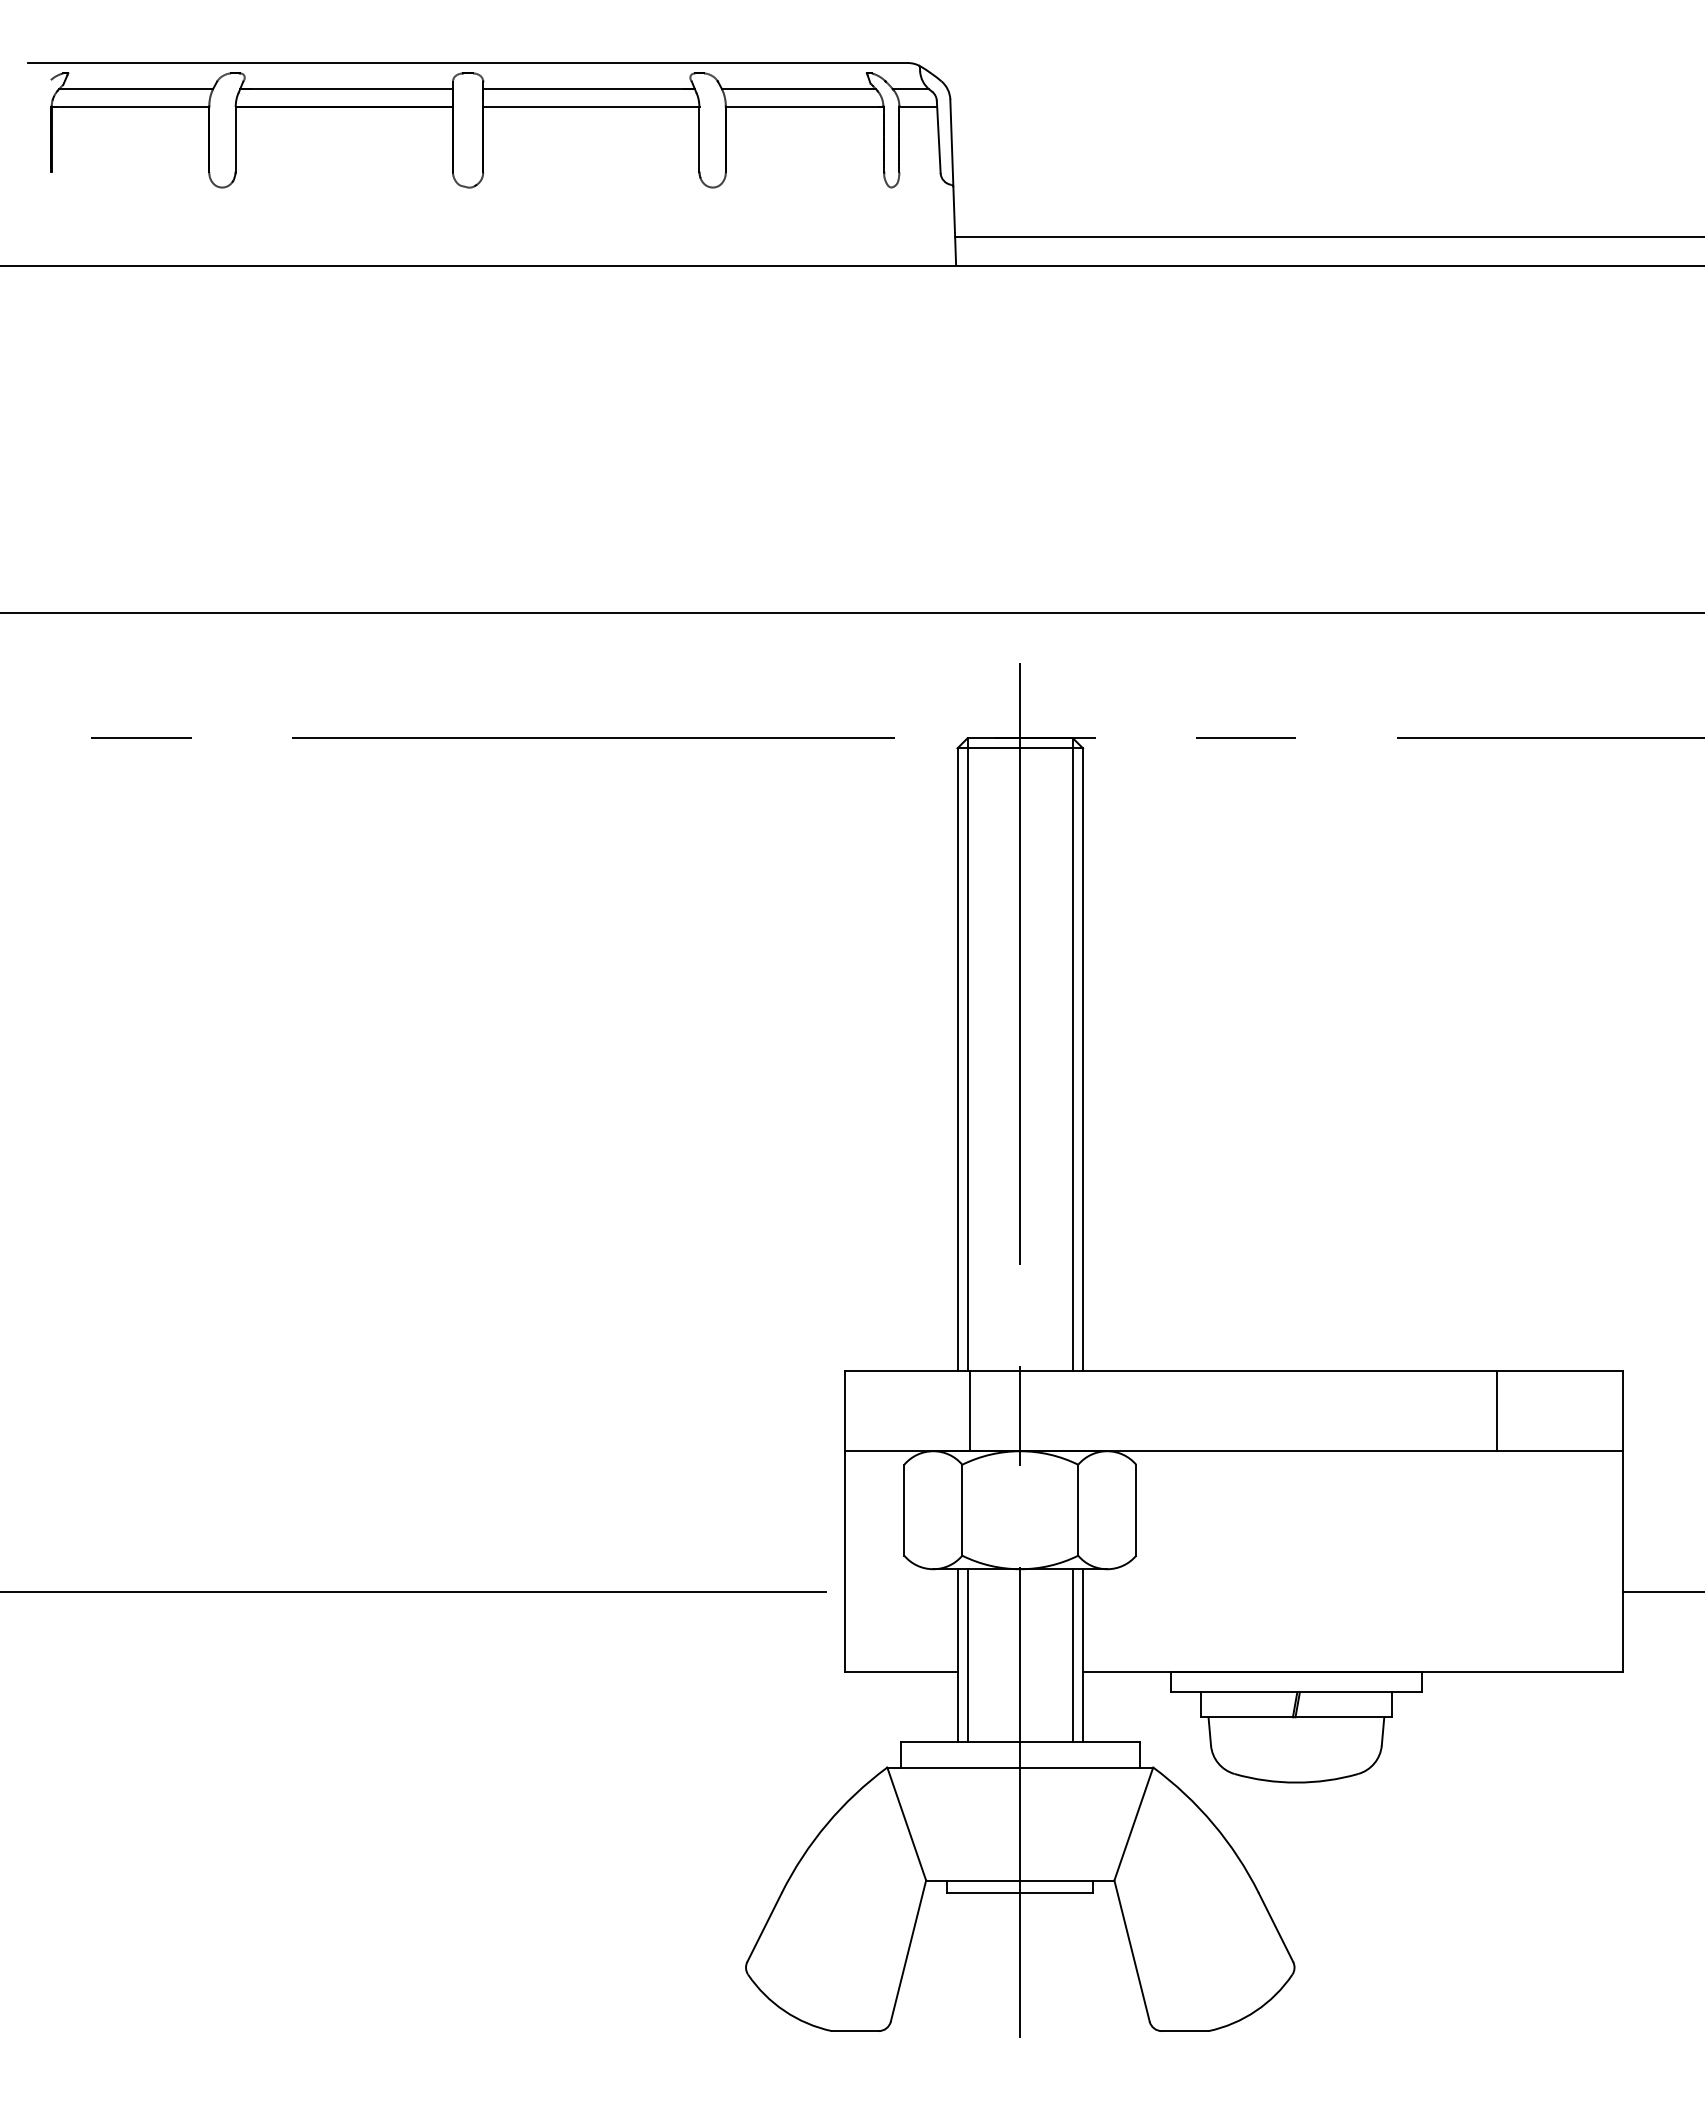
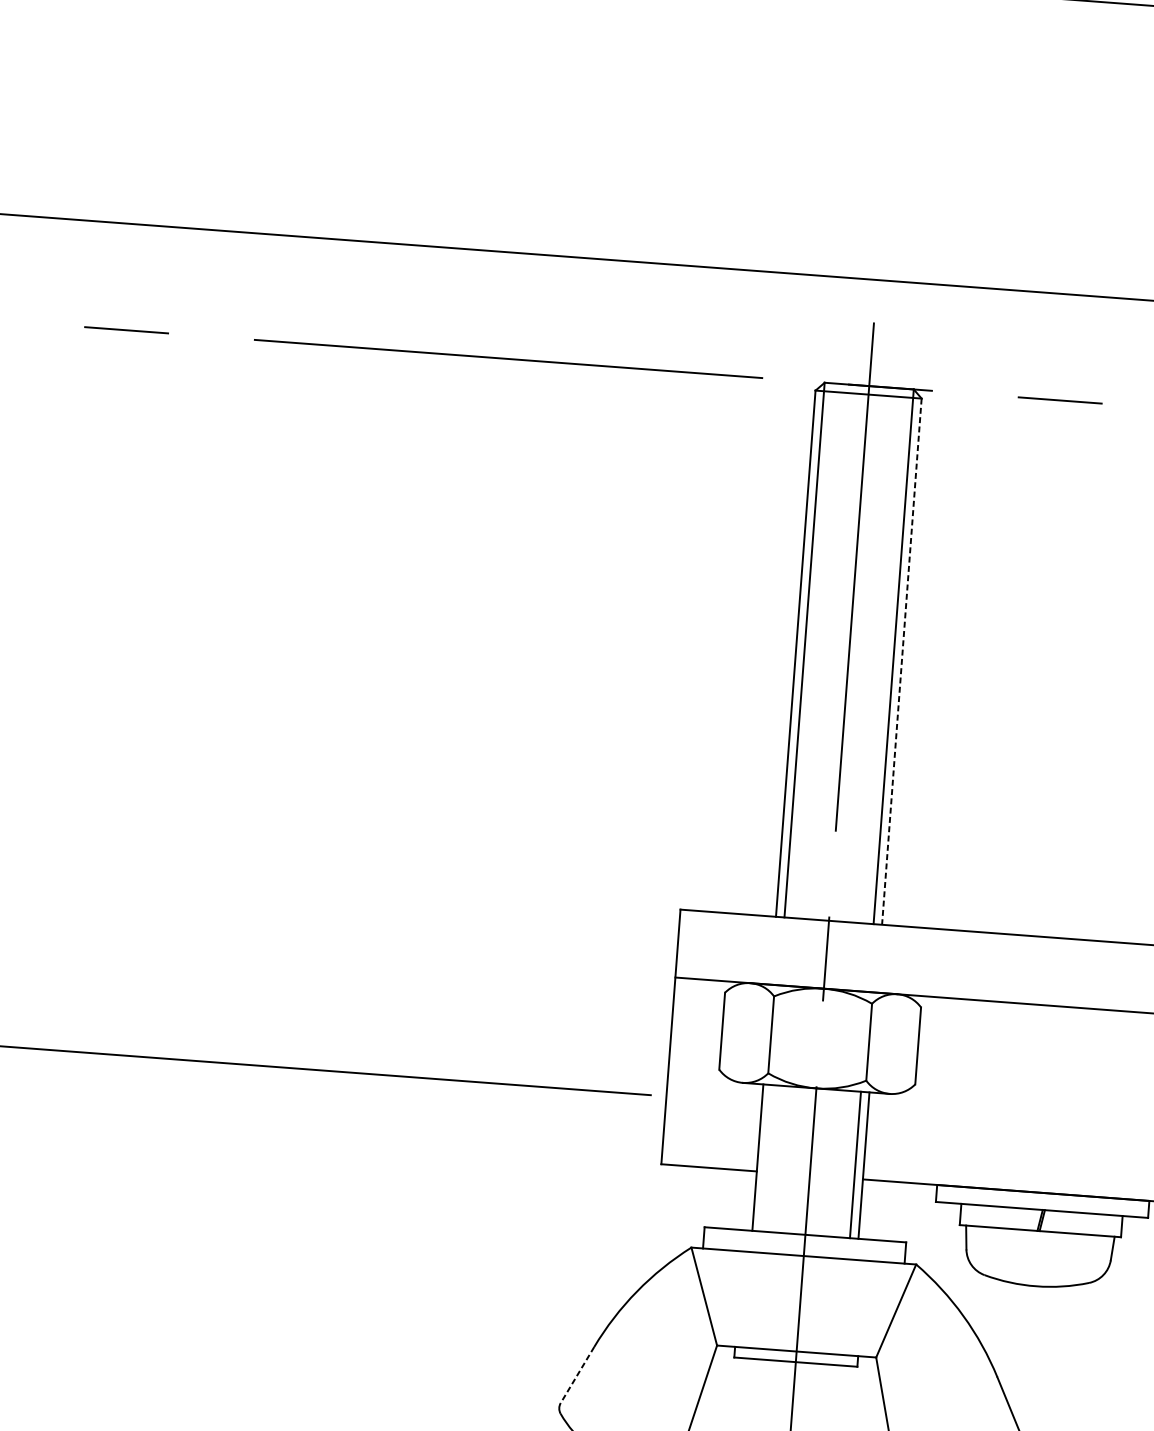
line: (1083, 1060) -> (902, 662), solid -> dashed
line: (970, 1410) -> (784, 951), removed
line: (967, 1655) -> (766, 1157), removed
line: (764, 1927) -> (577, 1374), solid -> dashed

